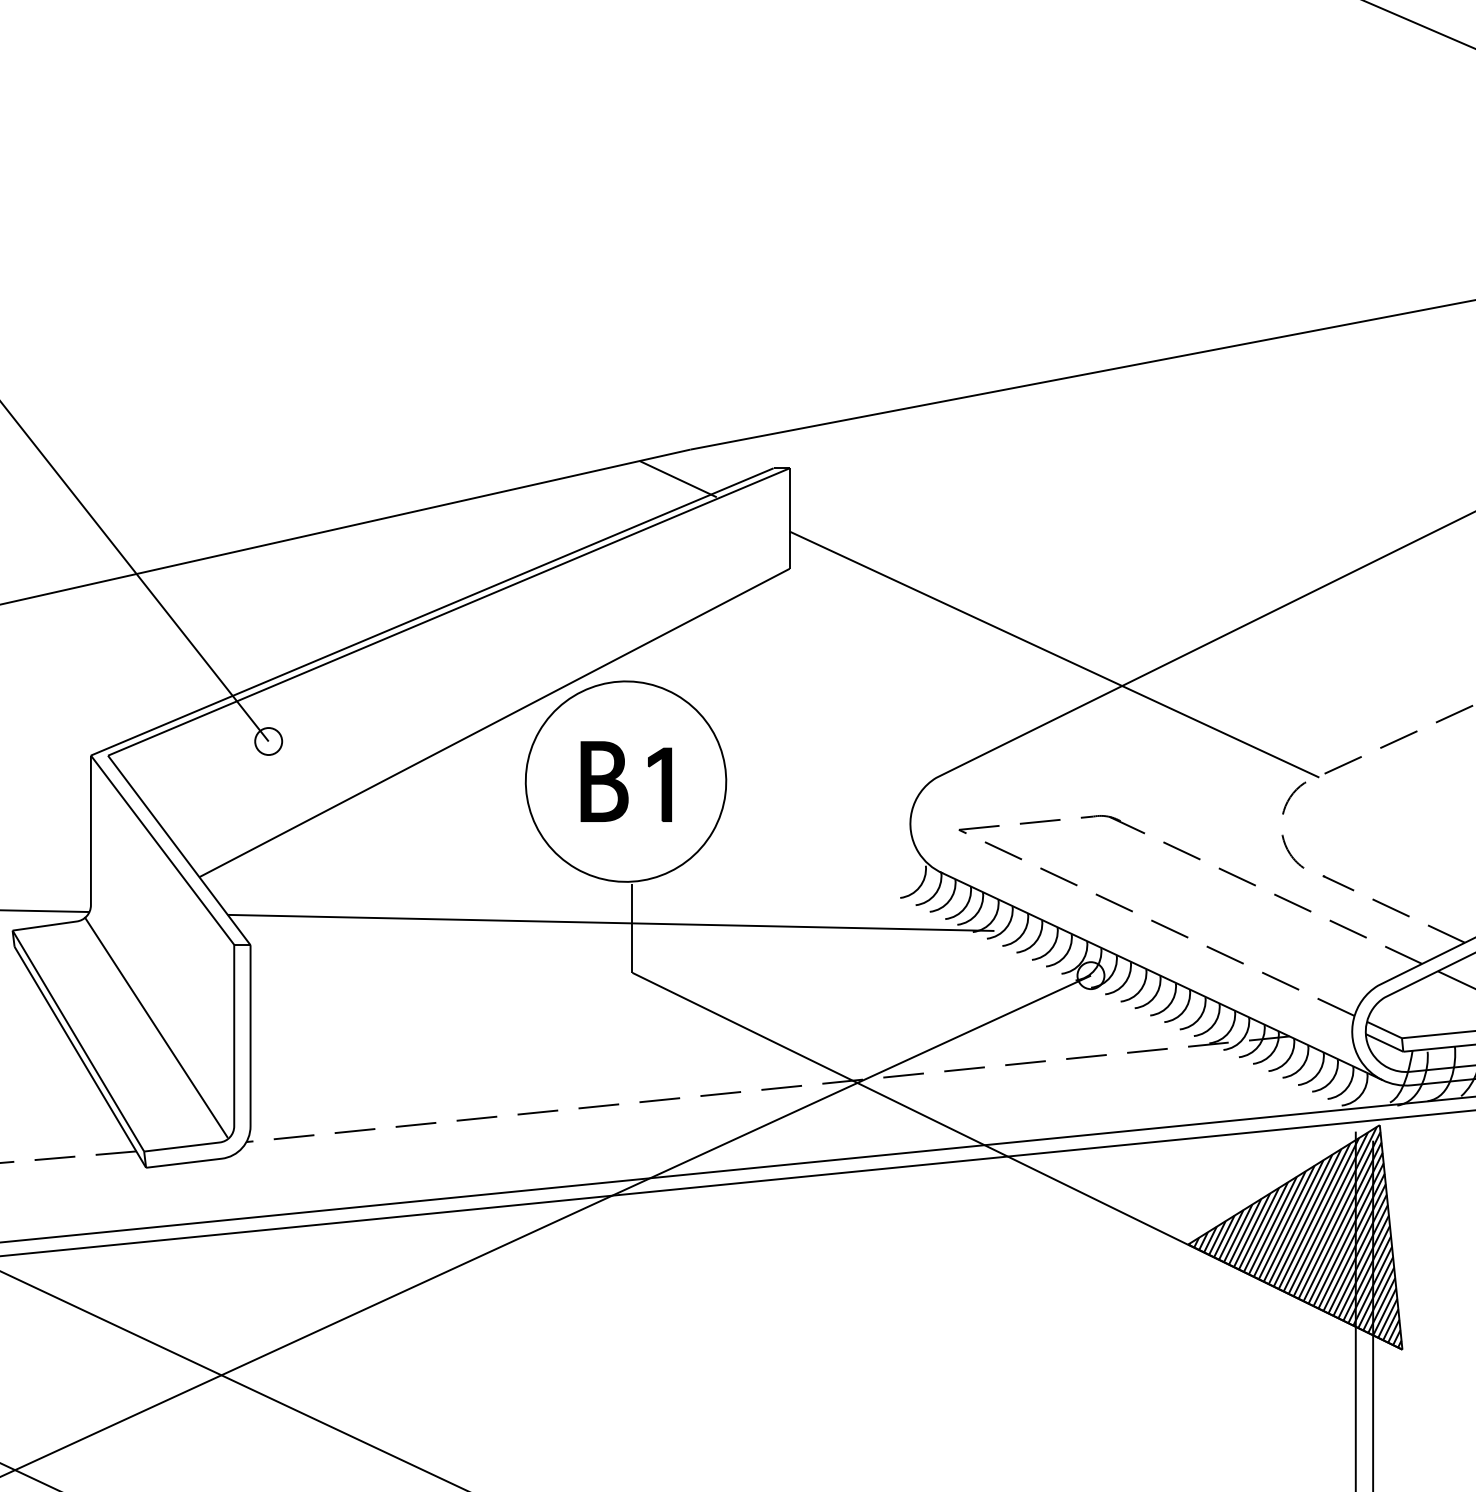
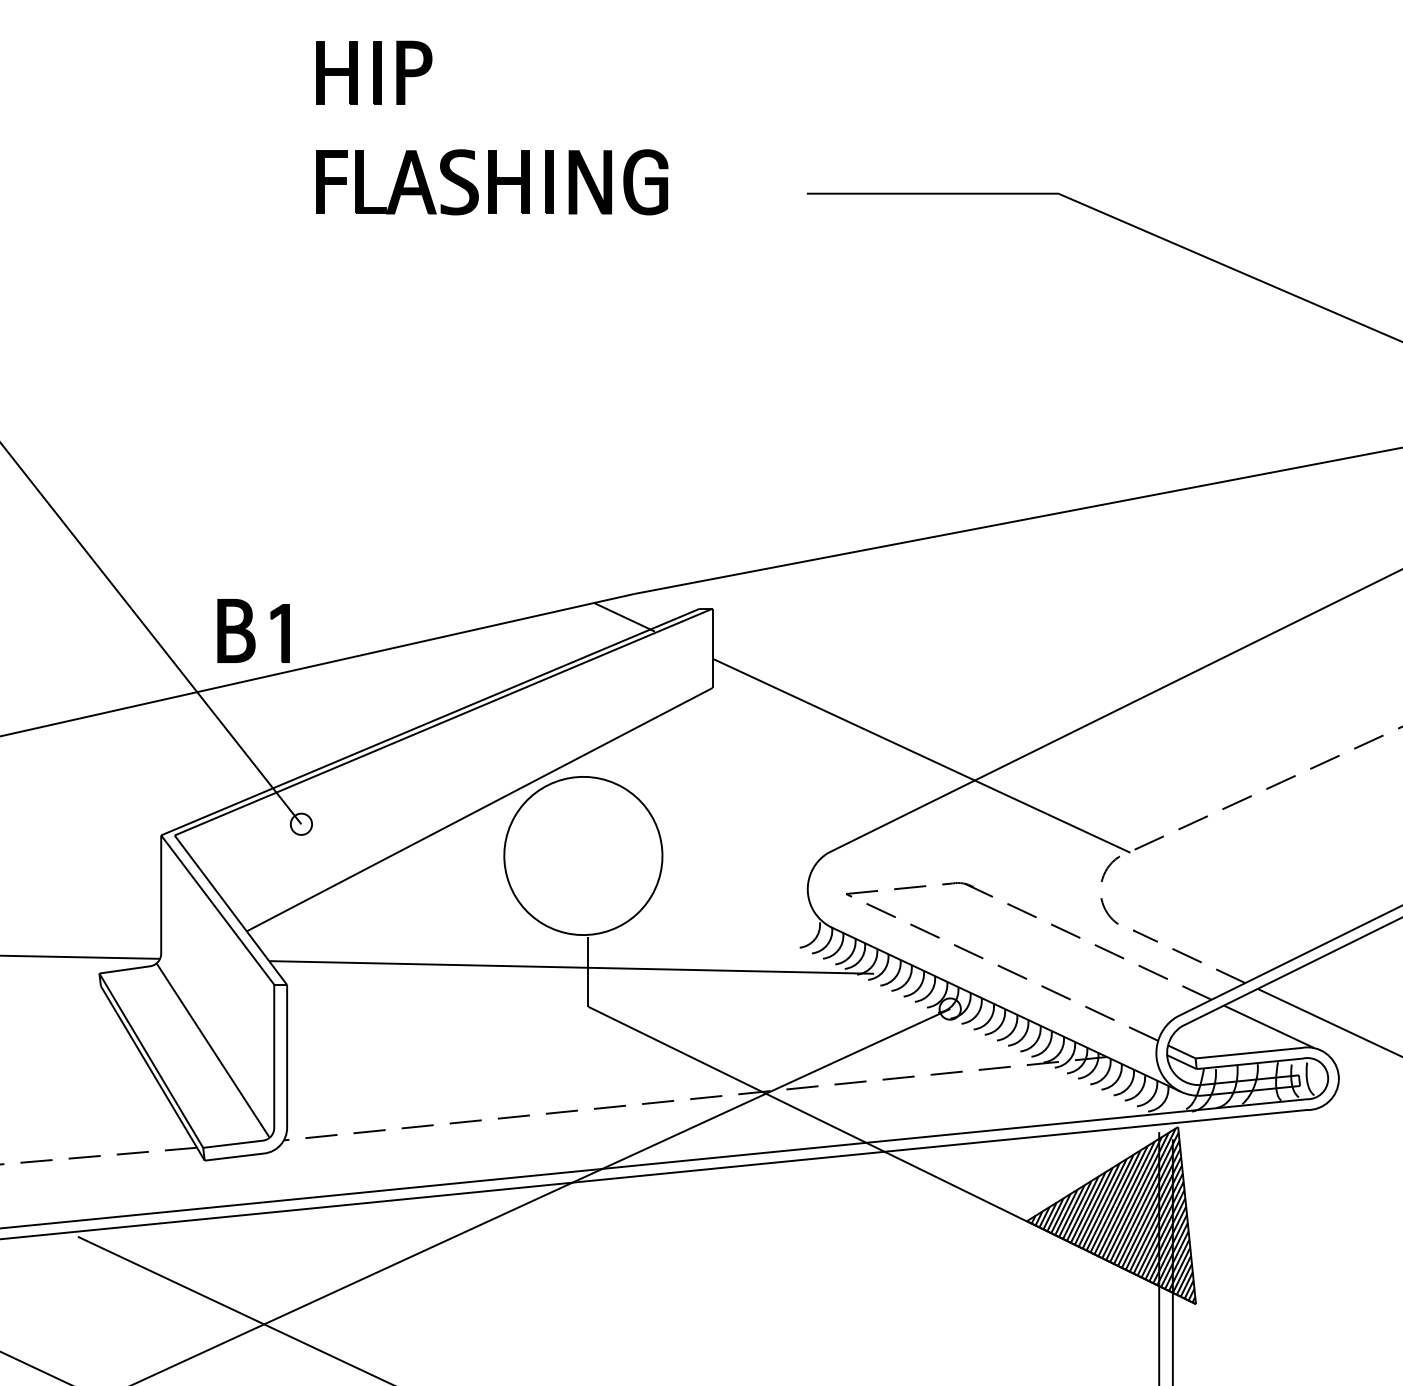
part: (626, 781) -> (253, 630), moved

